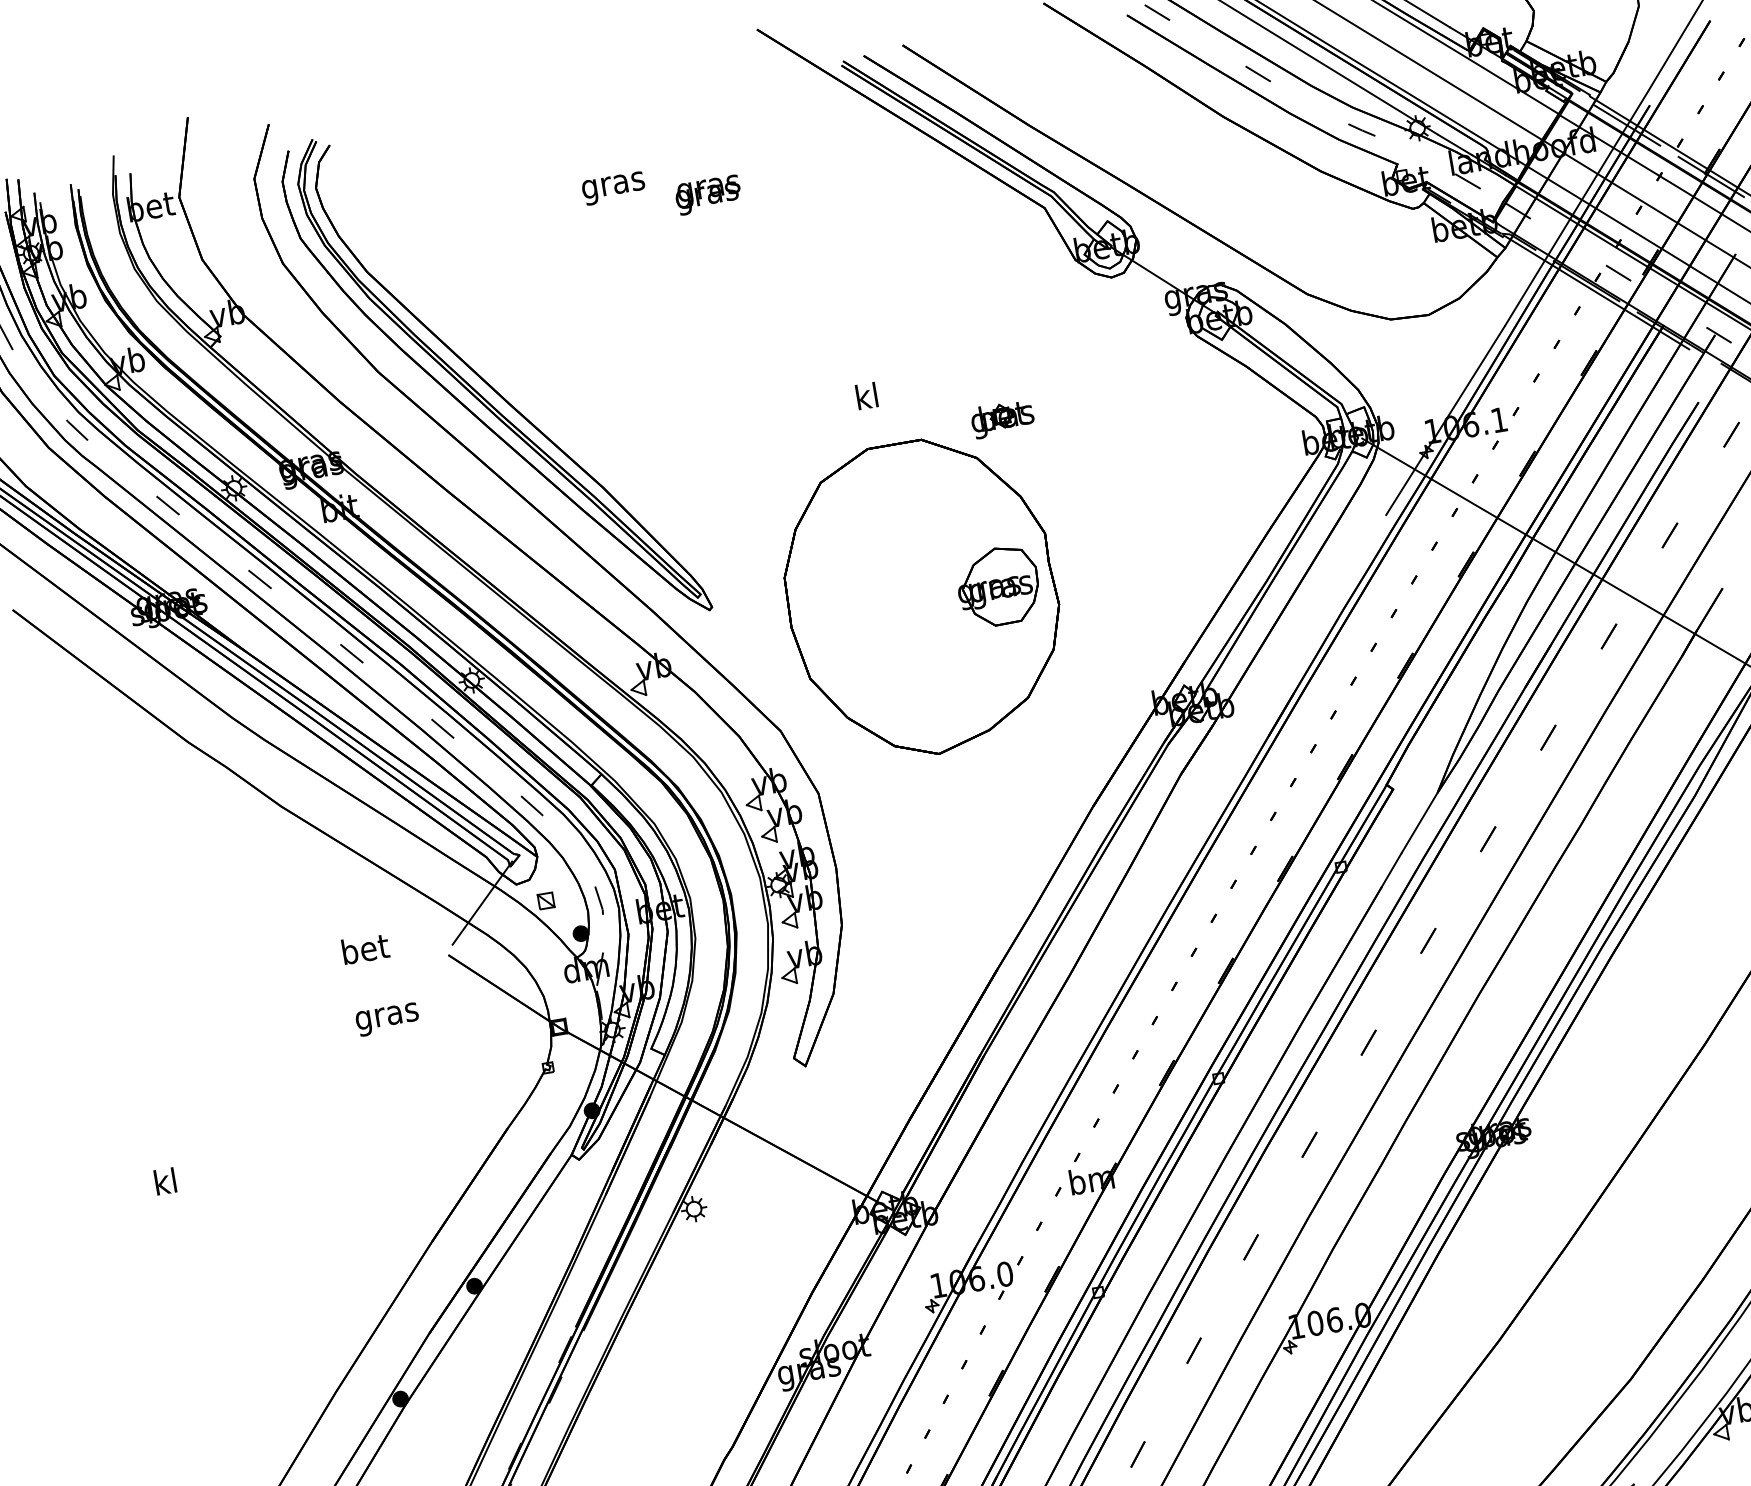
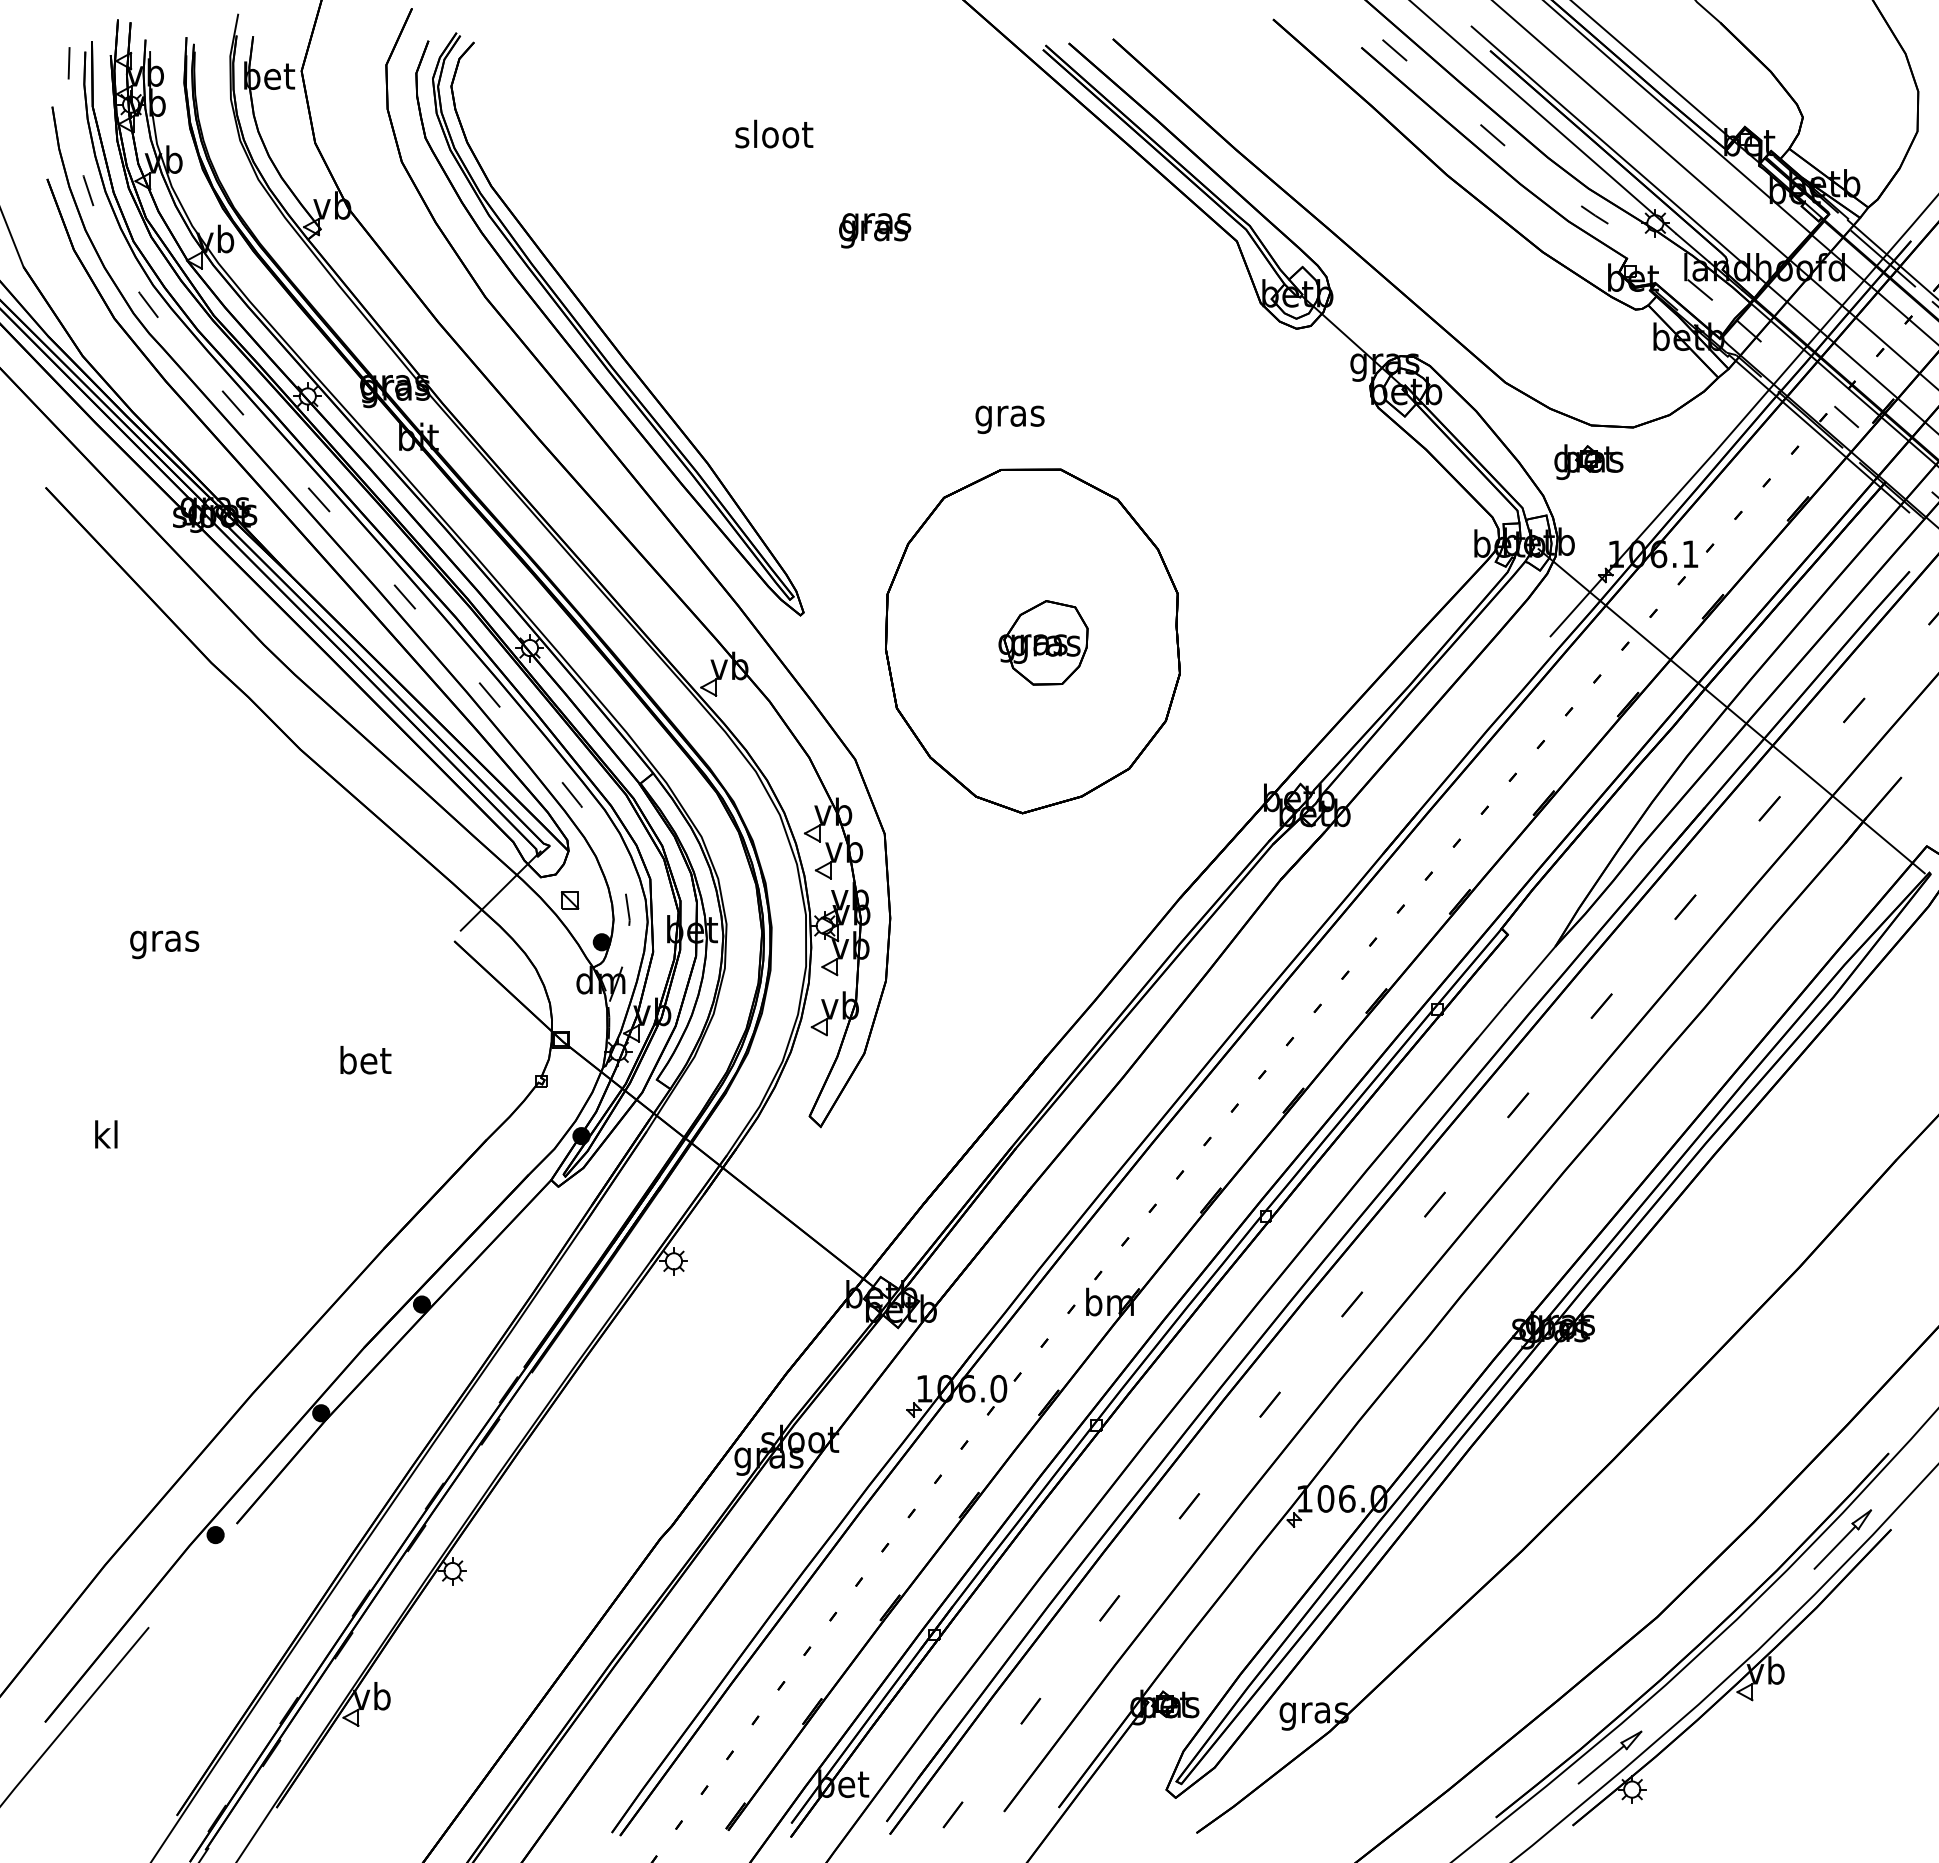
text: (613, 185) -> (774, 137), gras -> sloot
text: (708, 194) -> (875, 230), moved
text: (867, 399) -> (1009, 416), kl -> gras
part: (1002, 418) -> (1588, 461), moved
part: (998, 586) -> (1043, 642), moved
text: (365, 949) -> (365, 1060), moved
text: (387, 1019) -> (164, 944), moved

